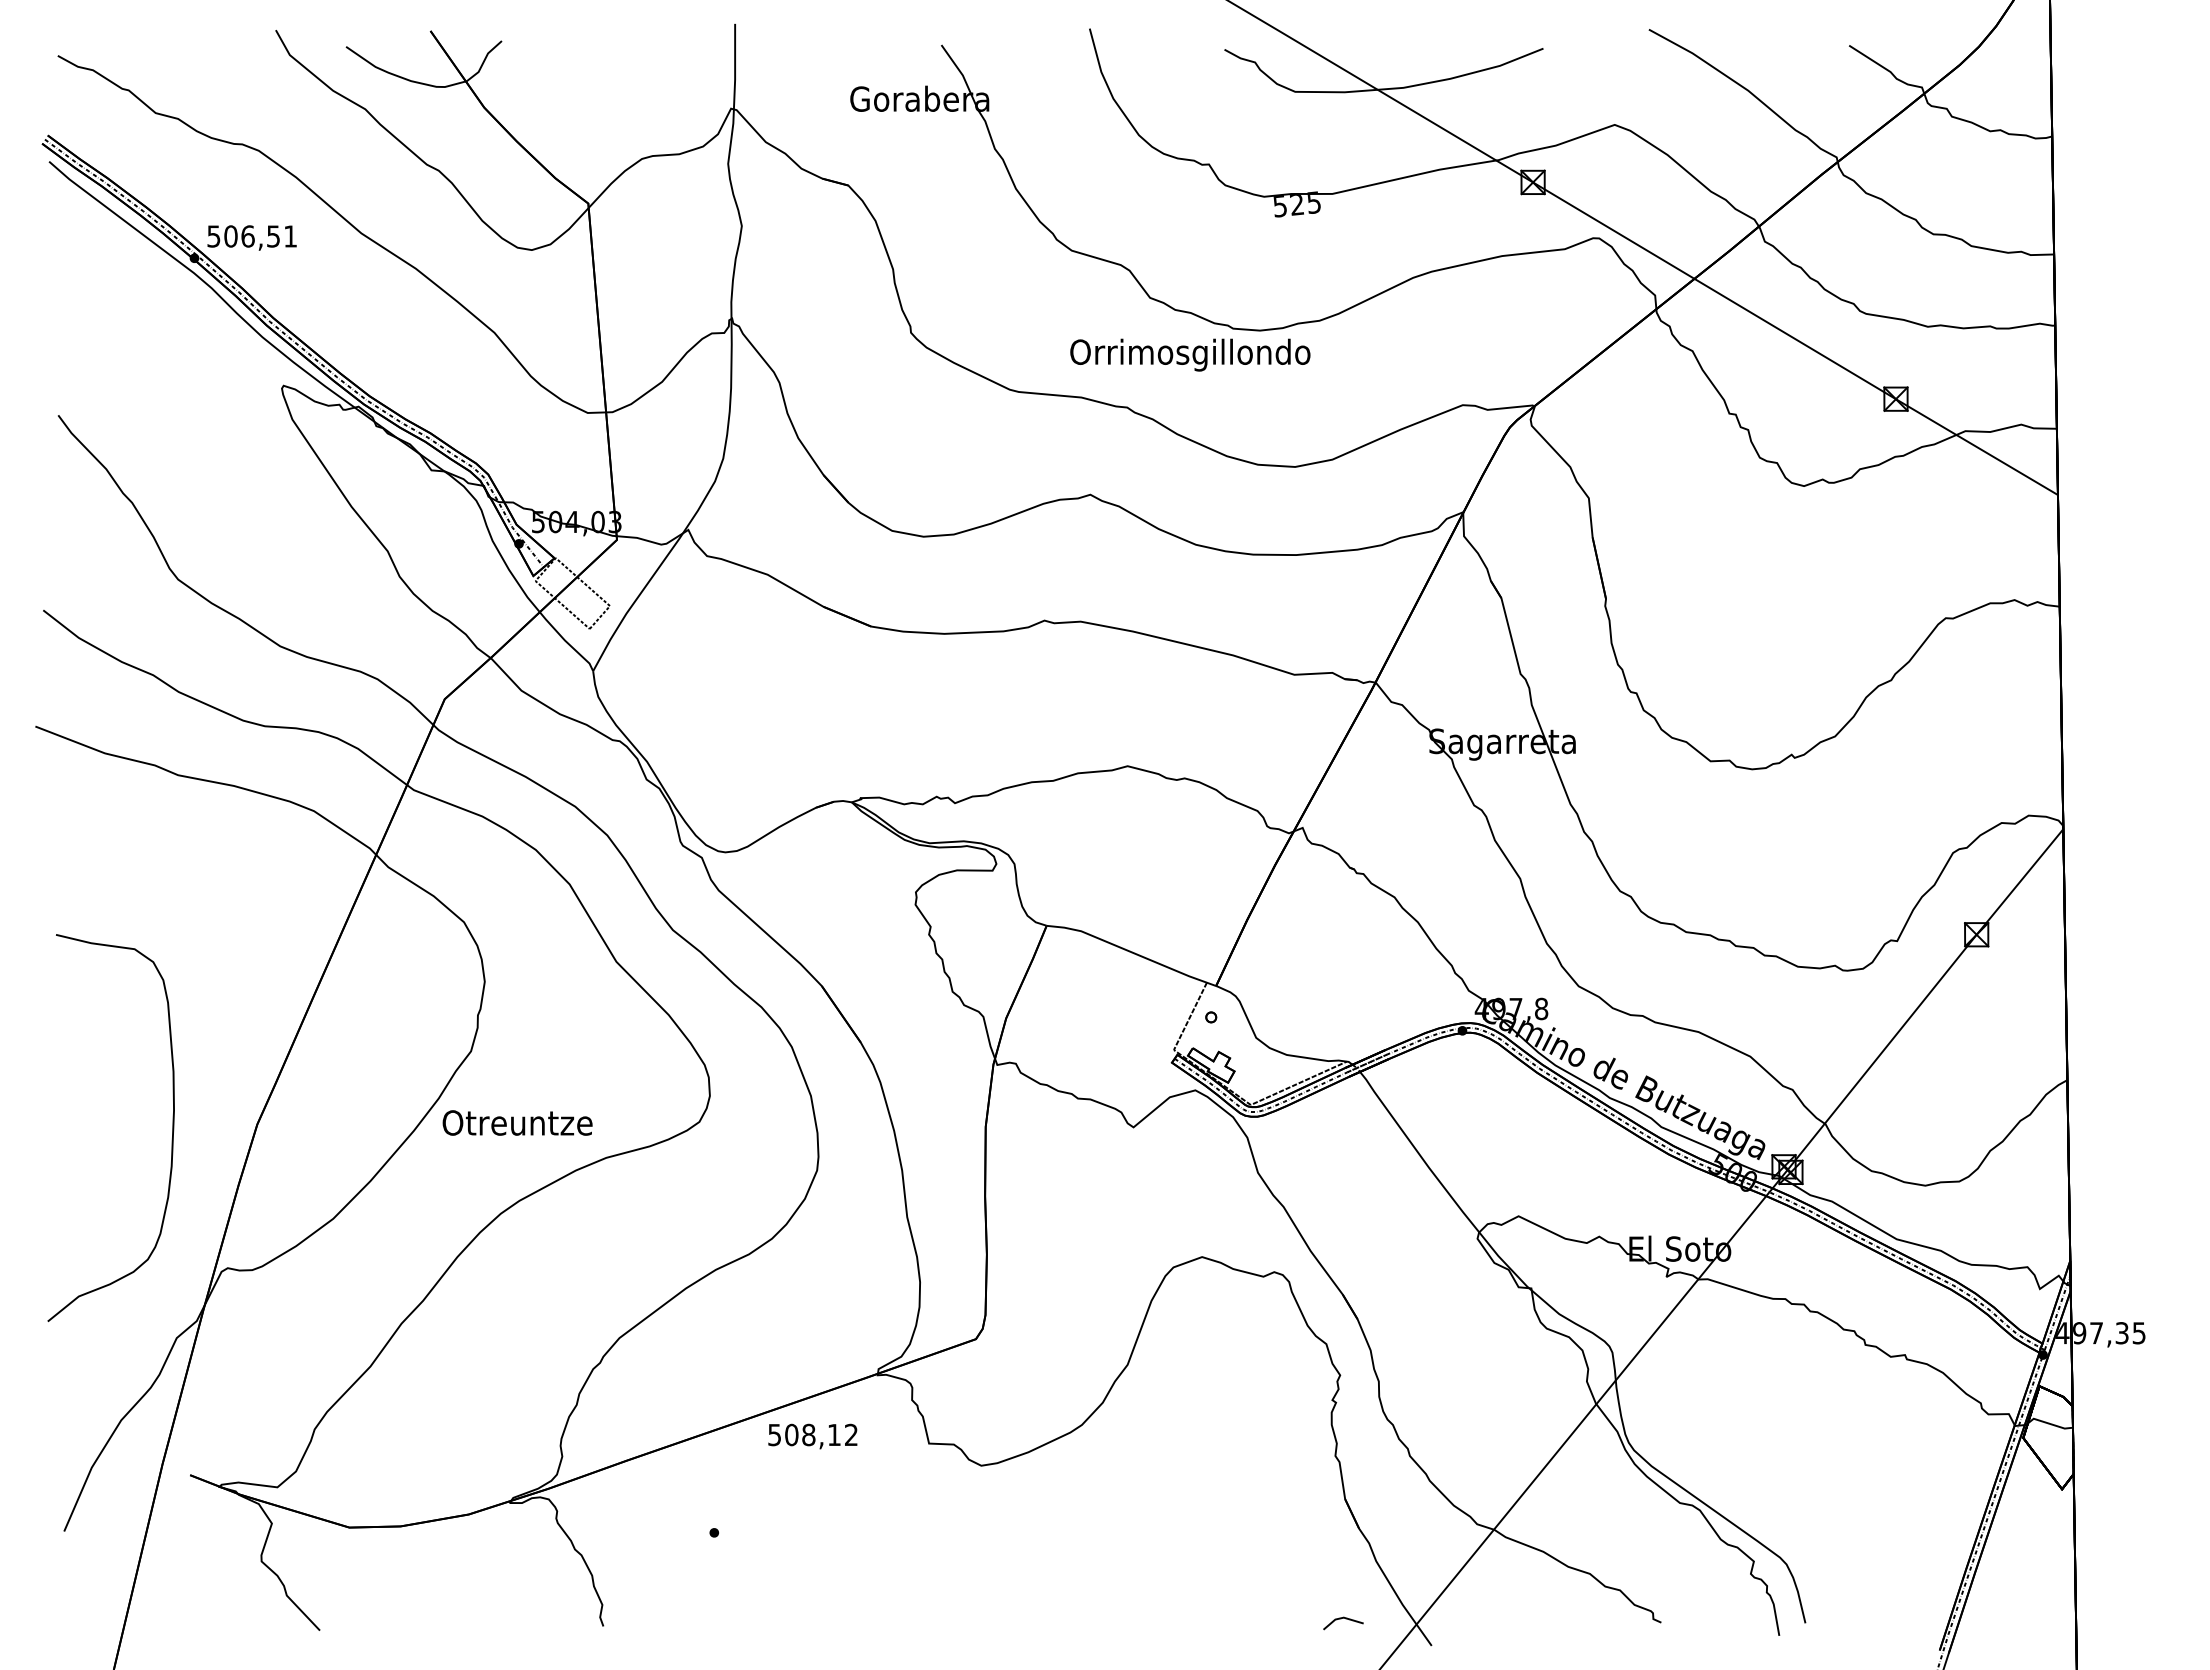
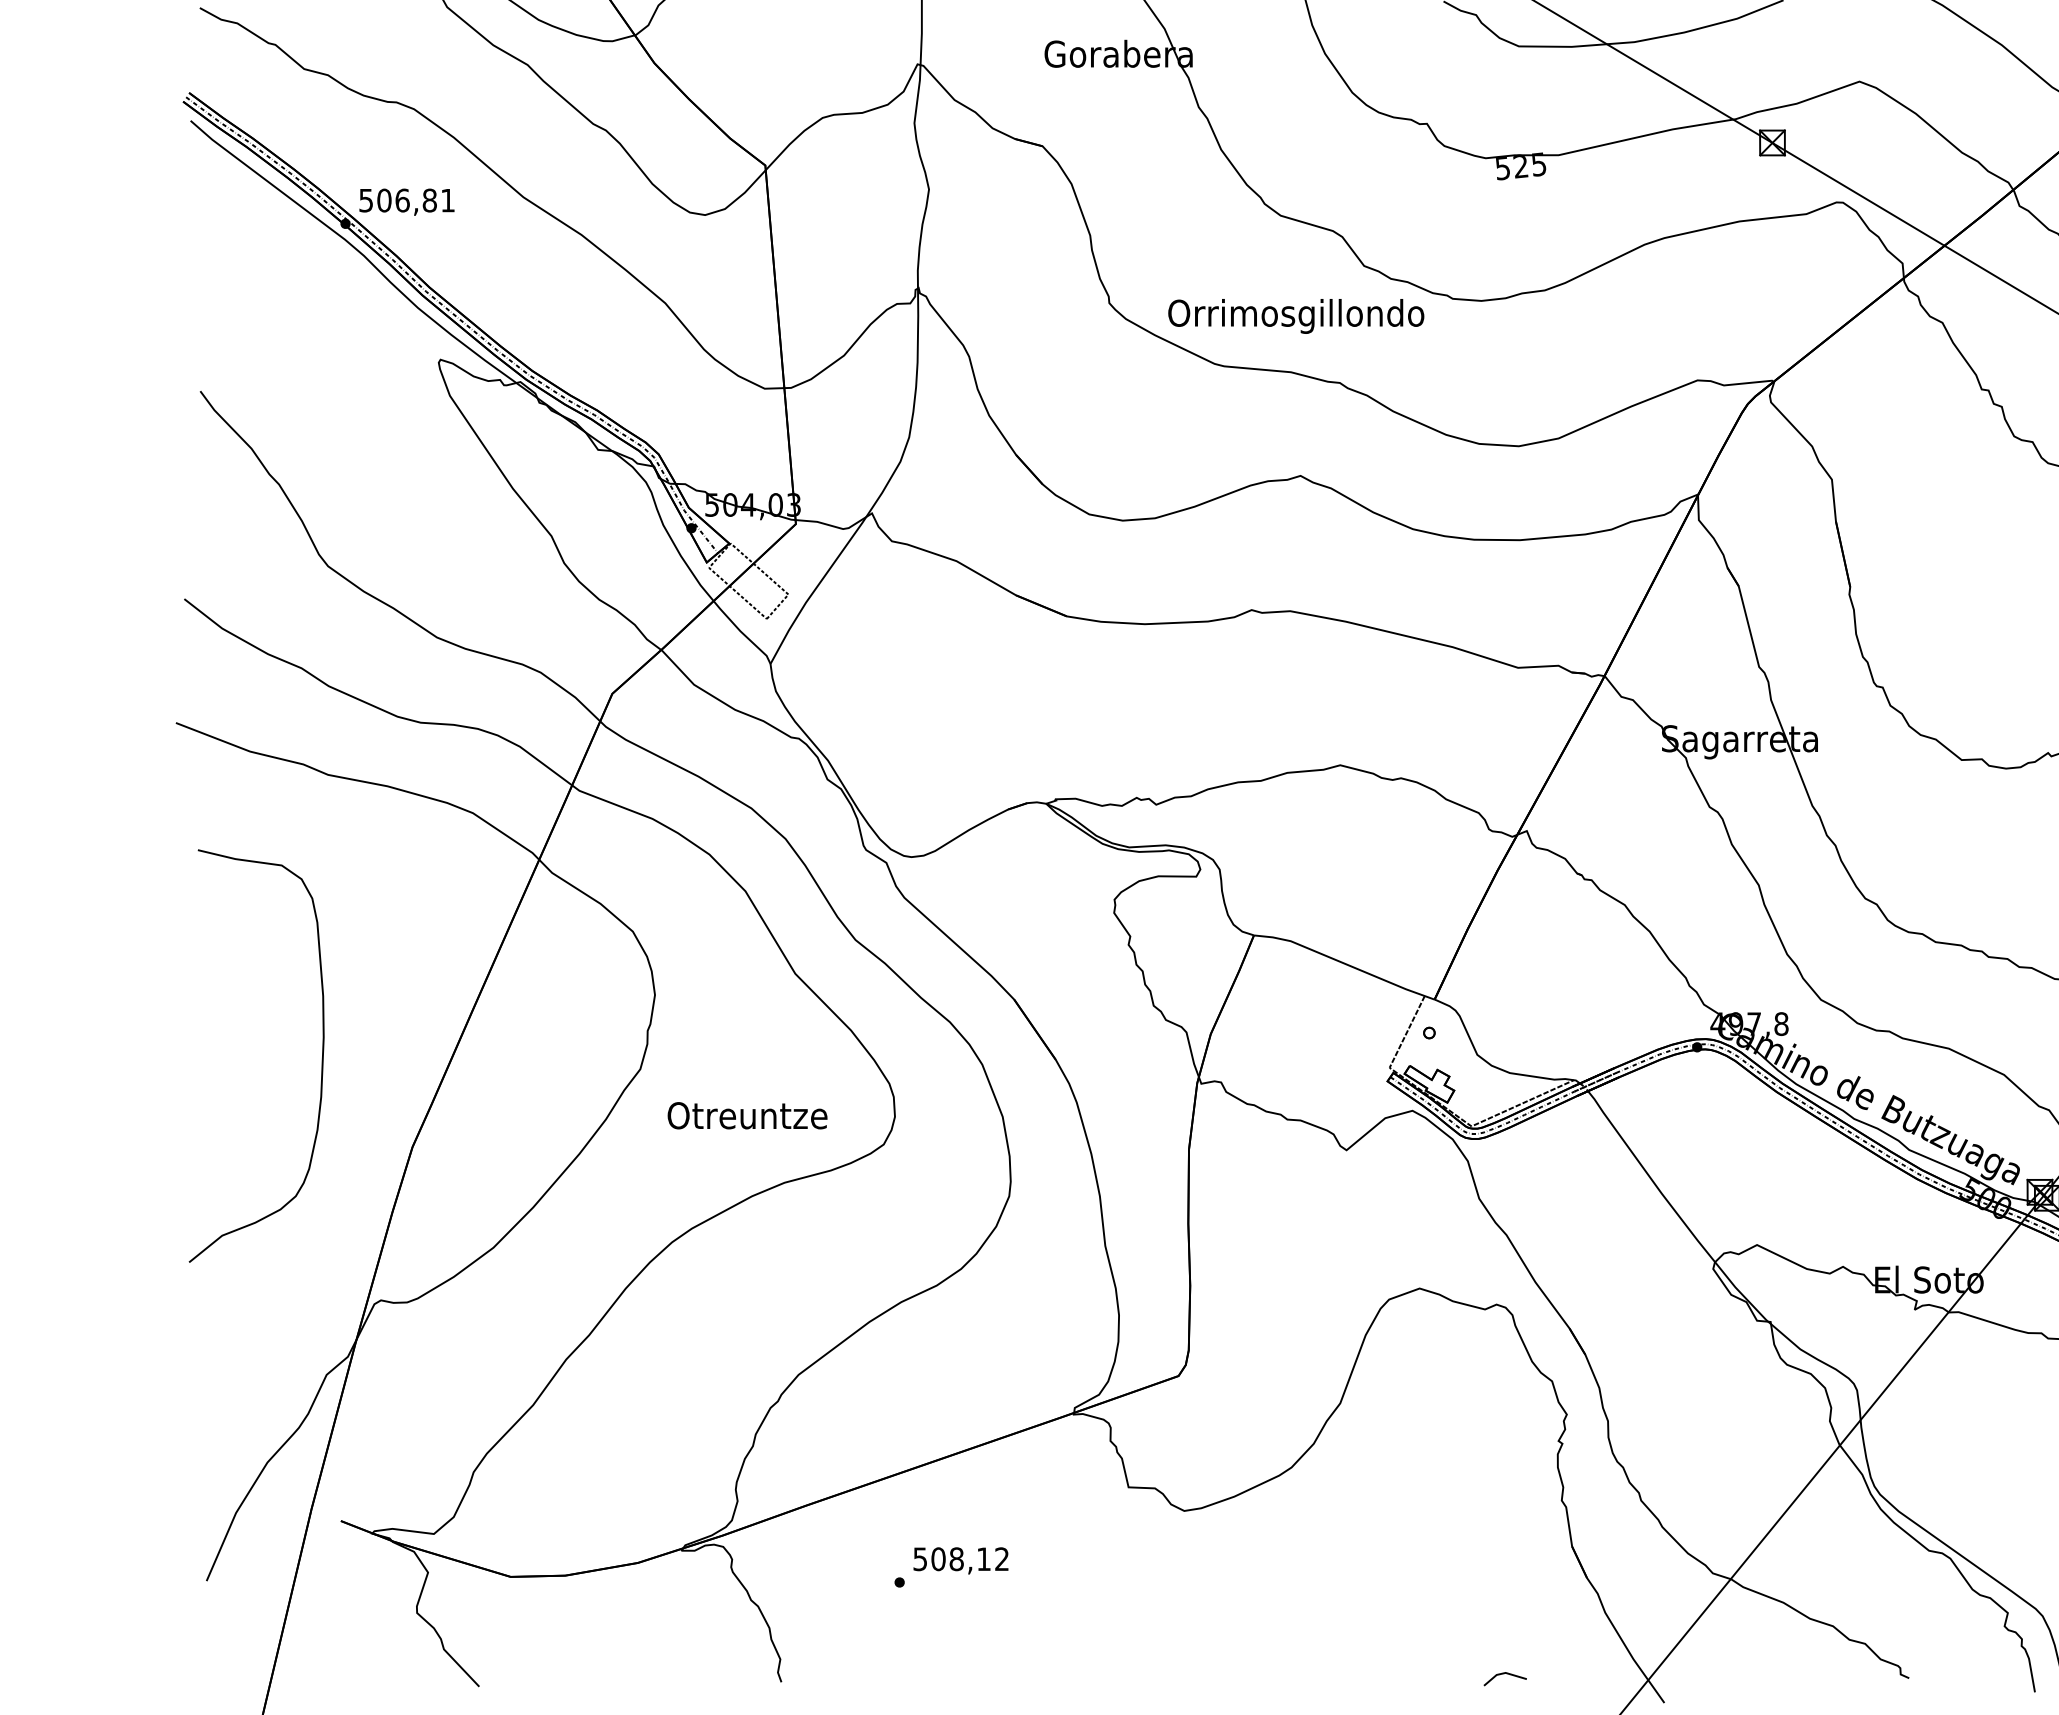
text: (273, 236) -> (429, 200), 506,51 -> 506,81
text: (1190, 354) -> (1296, 315), moved
text: (517, 1122) -> (747, 1115), moved
curve: (172, 1127) -> (322, 1055), moved
text: (812, 1436) -> (960, 1560), moved
line: (1341, 1619) -> (1503, 1674), moved

